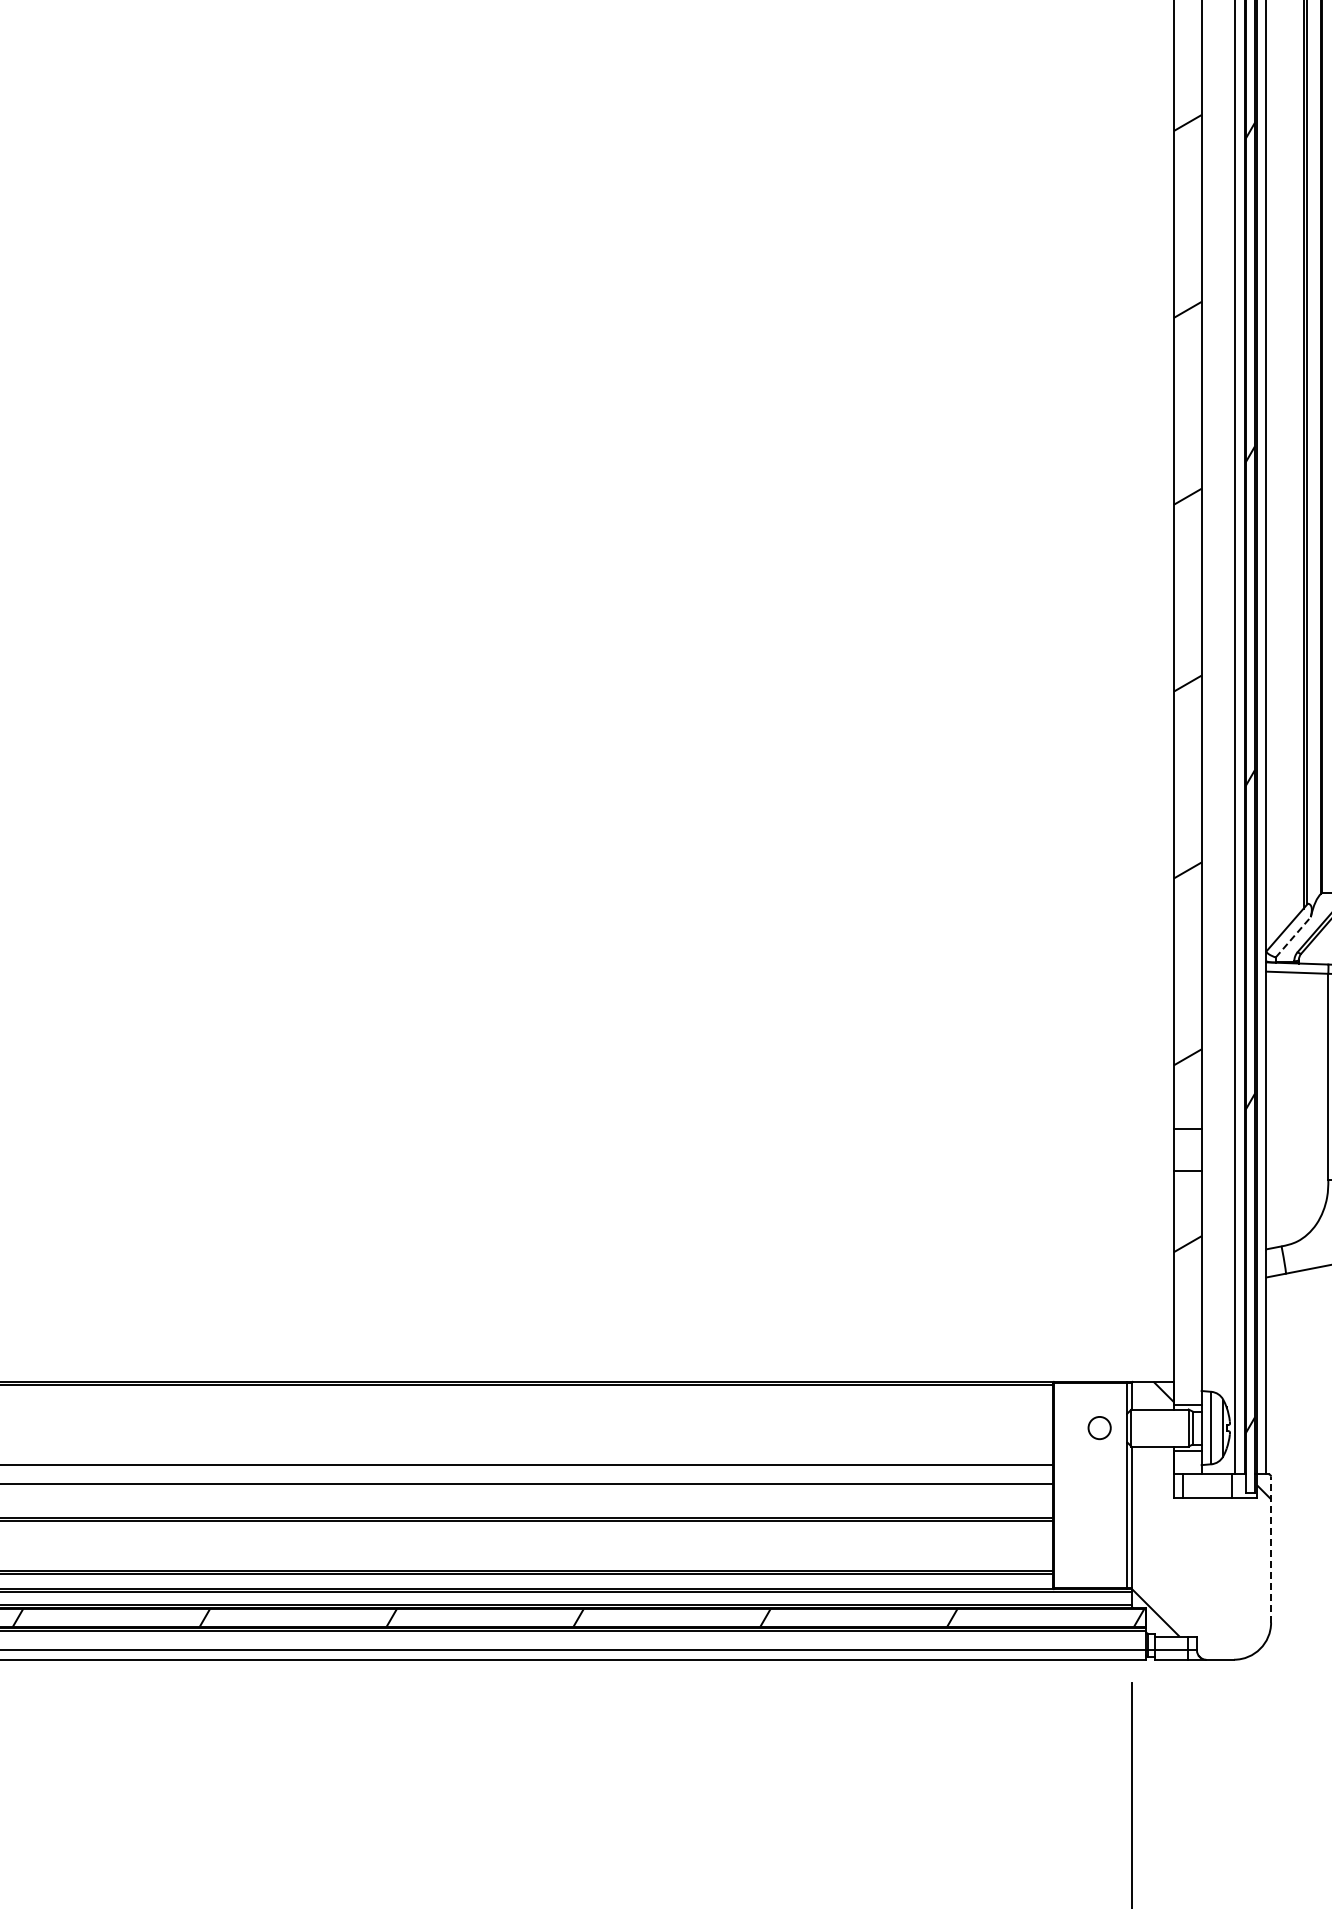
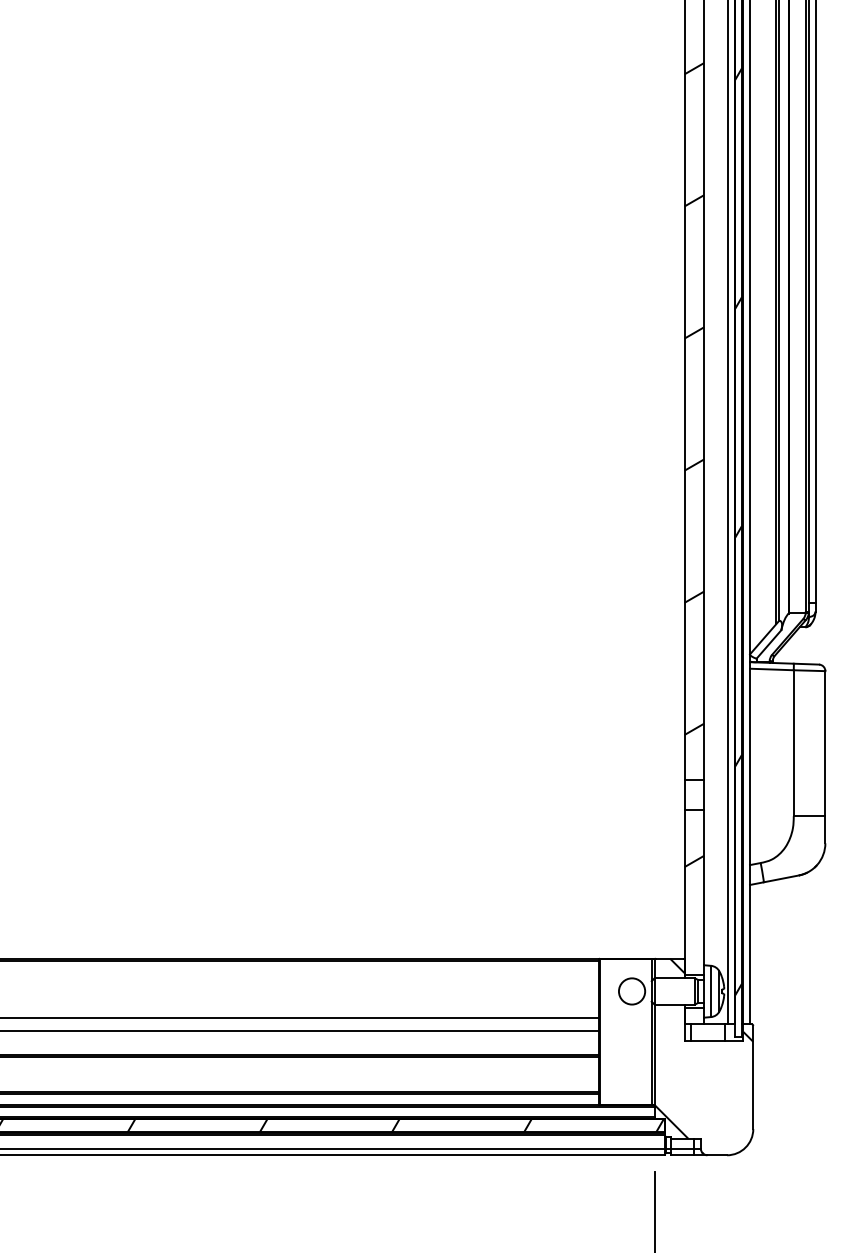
line: (1293, 937) -> (769, 644), dashed -> solid
circle: (1099, 1427) -> (631, 991), size x1.67
line: (1271, 1549) -> (753, 1077), dashed -> solid

